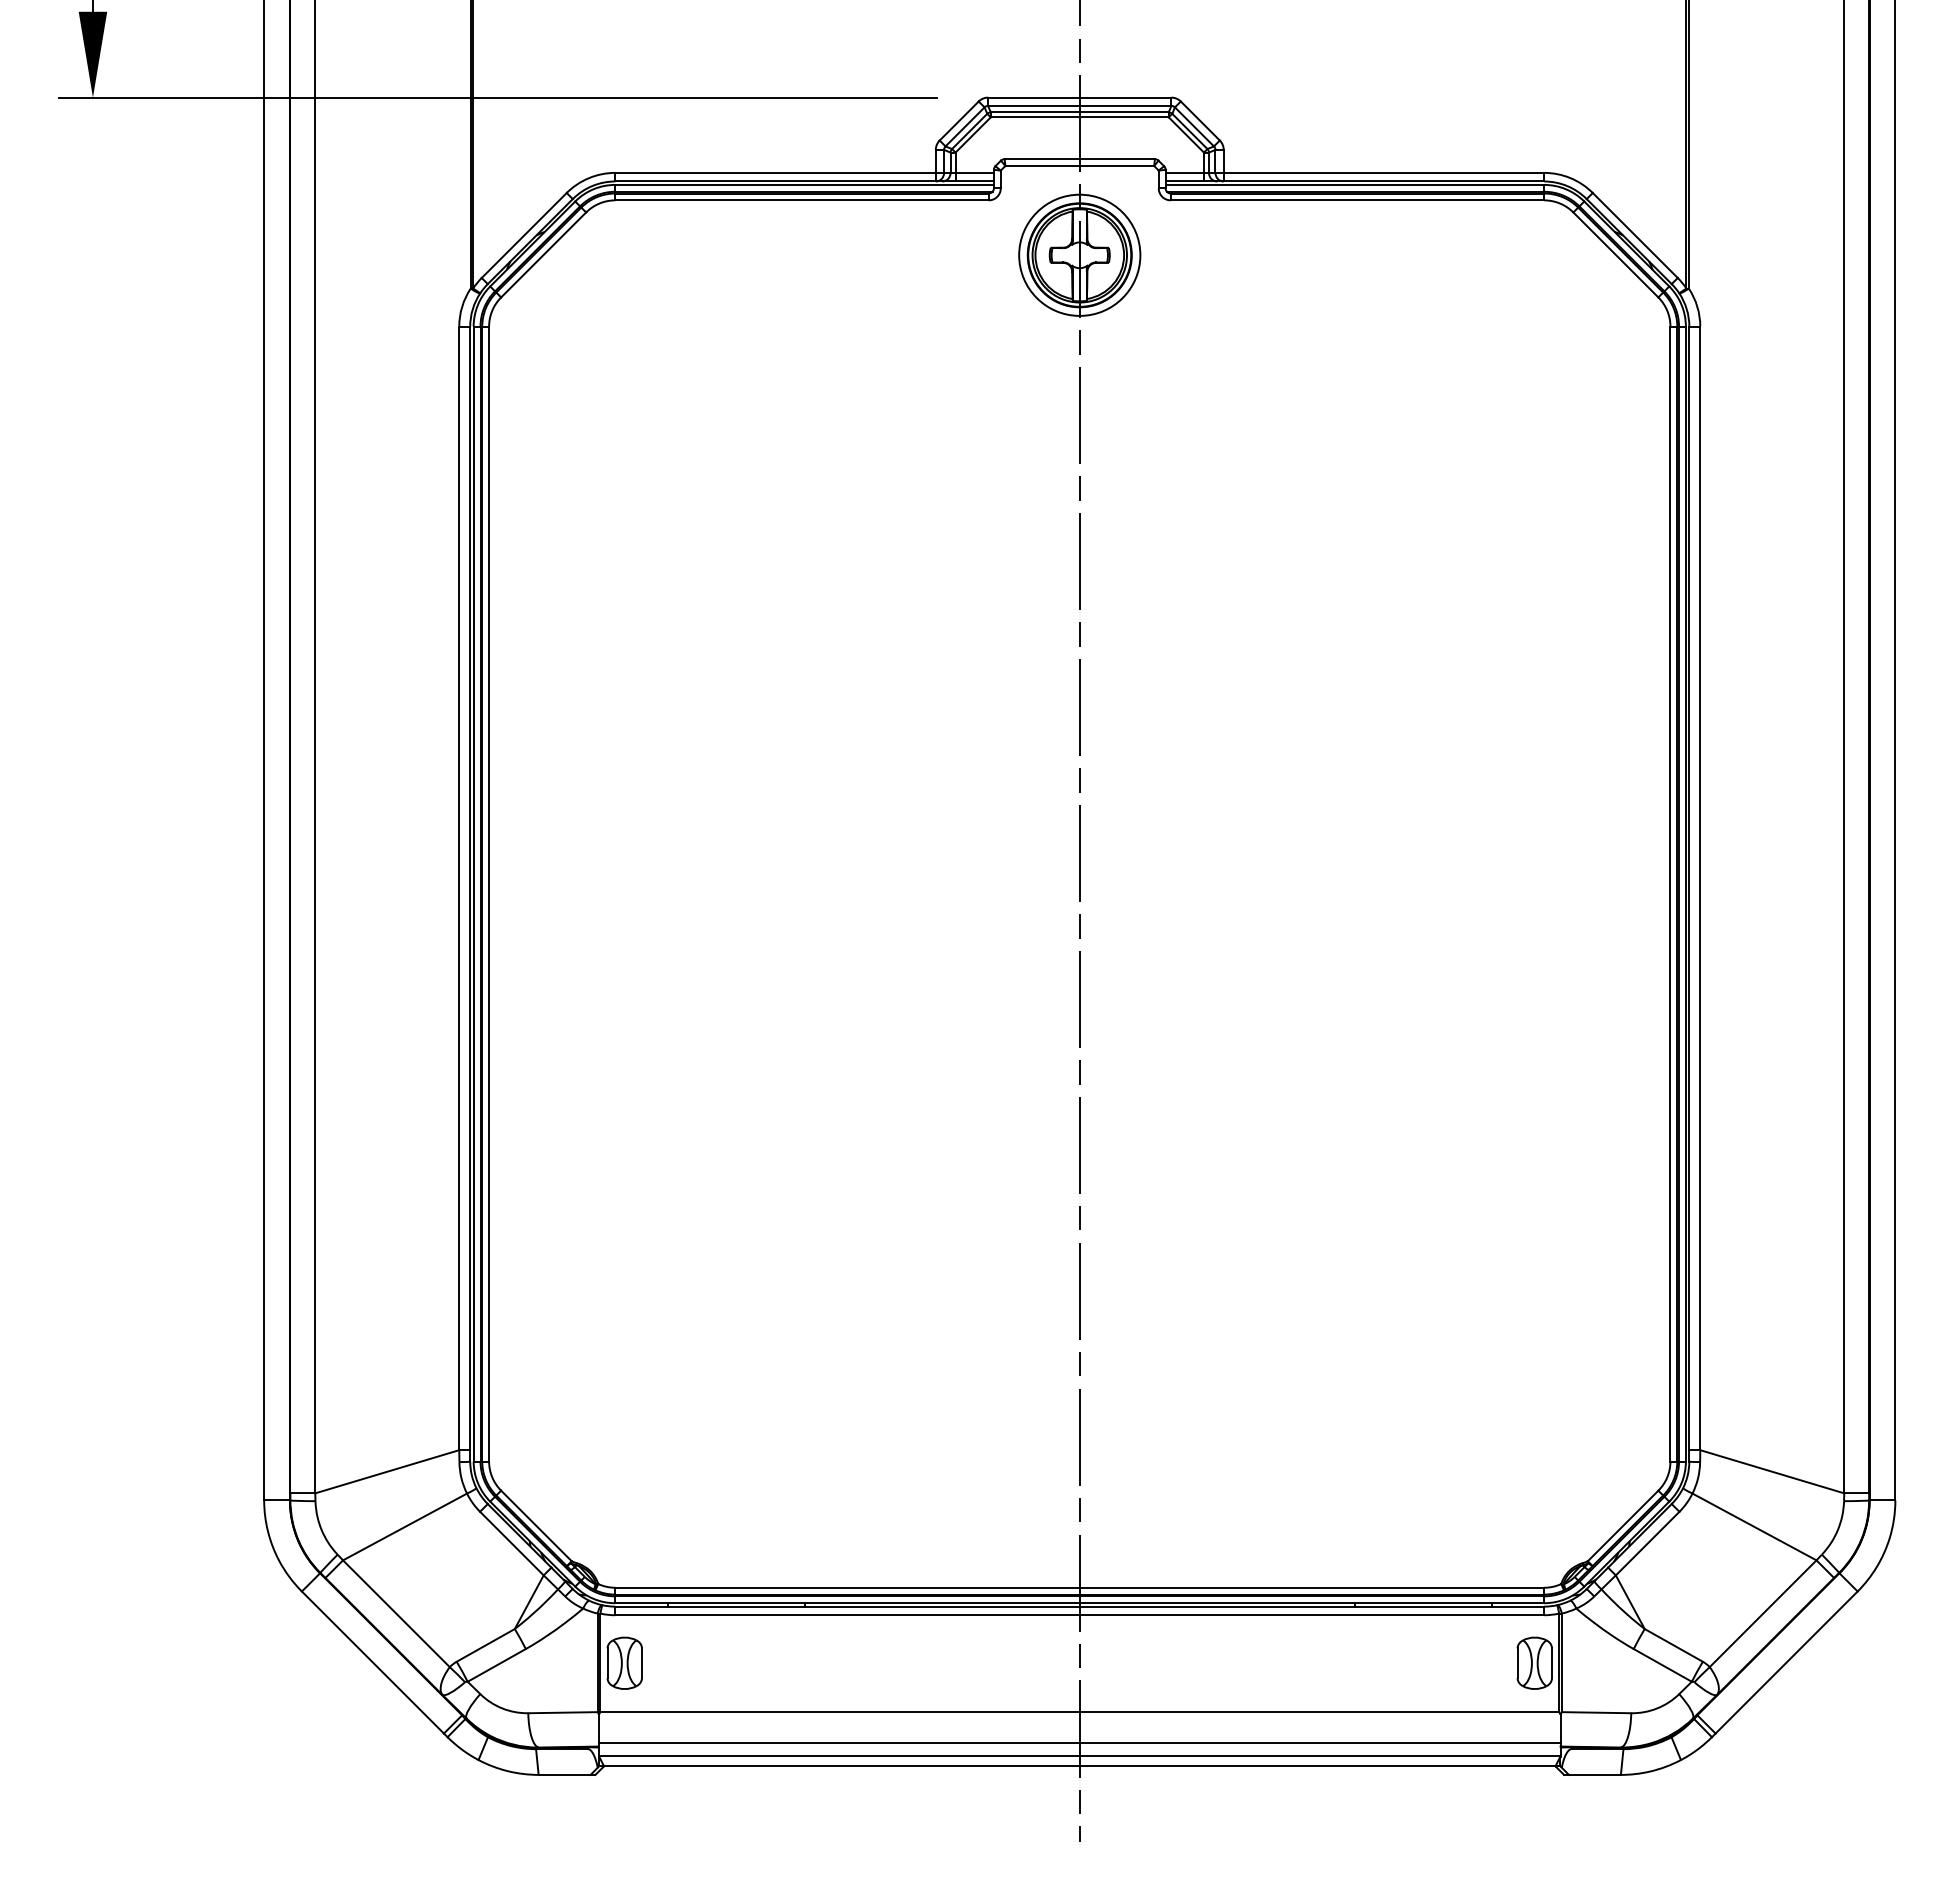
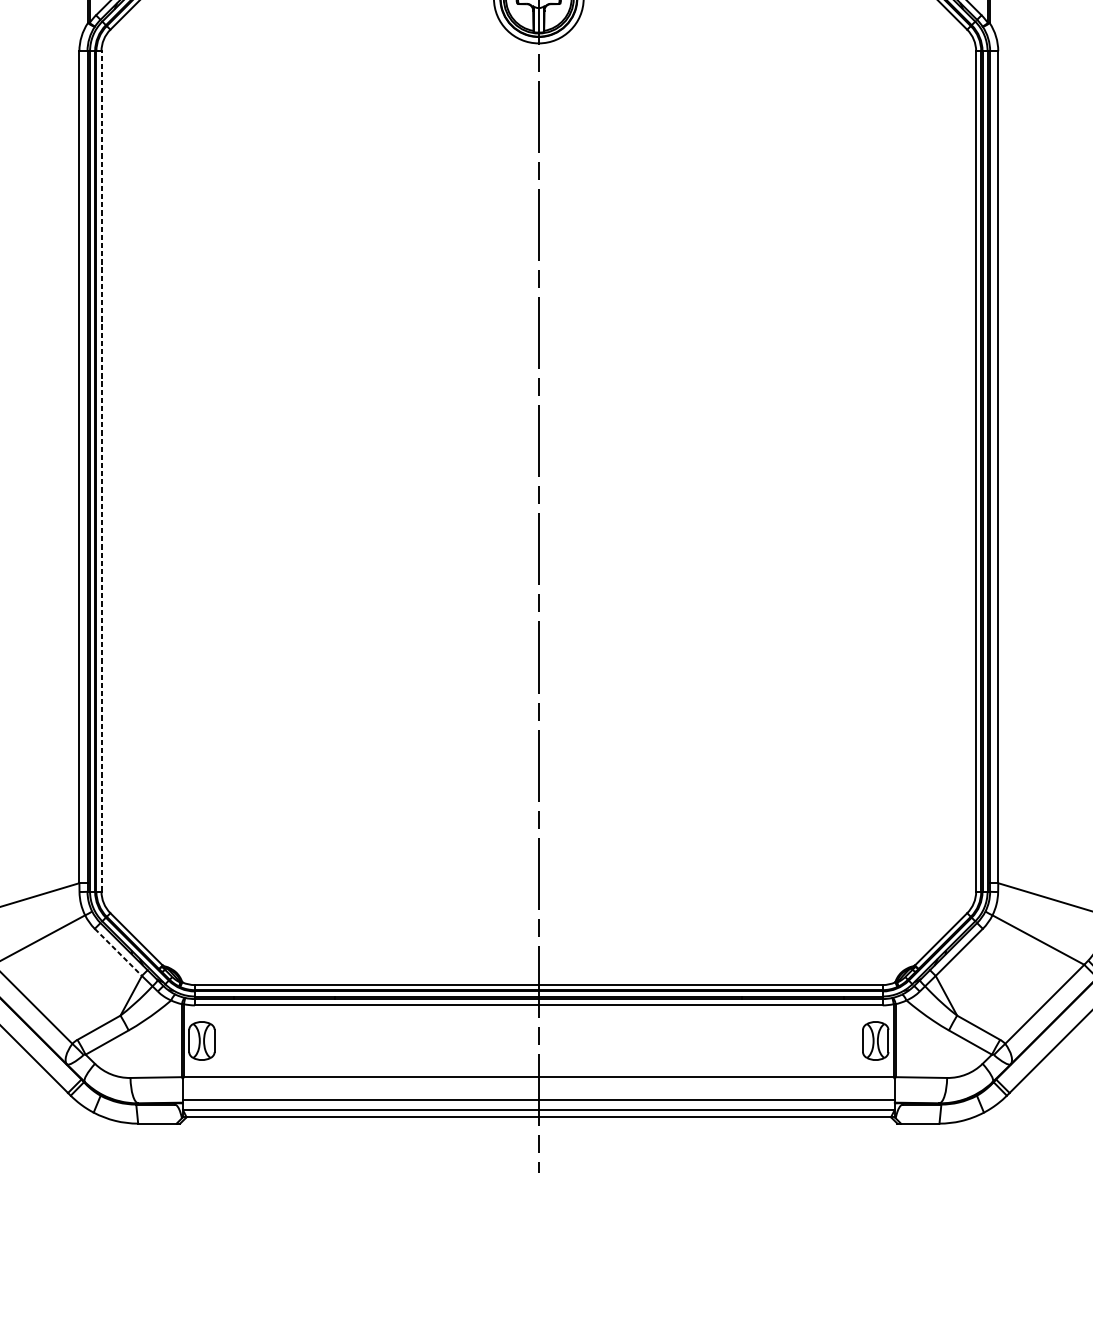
line: (489, 893) -> (101, 471), solid -> dashed
line: (511, 1543) -> (118, 952), solid -> dashed

